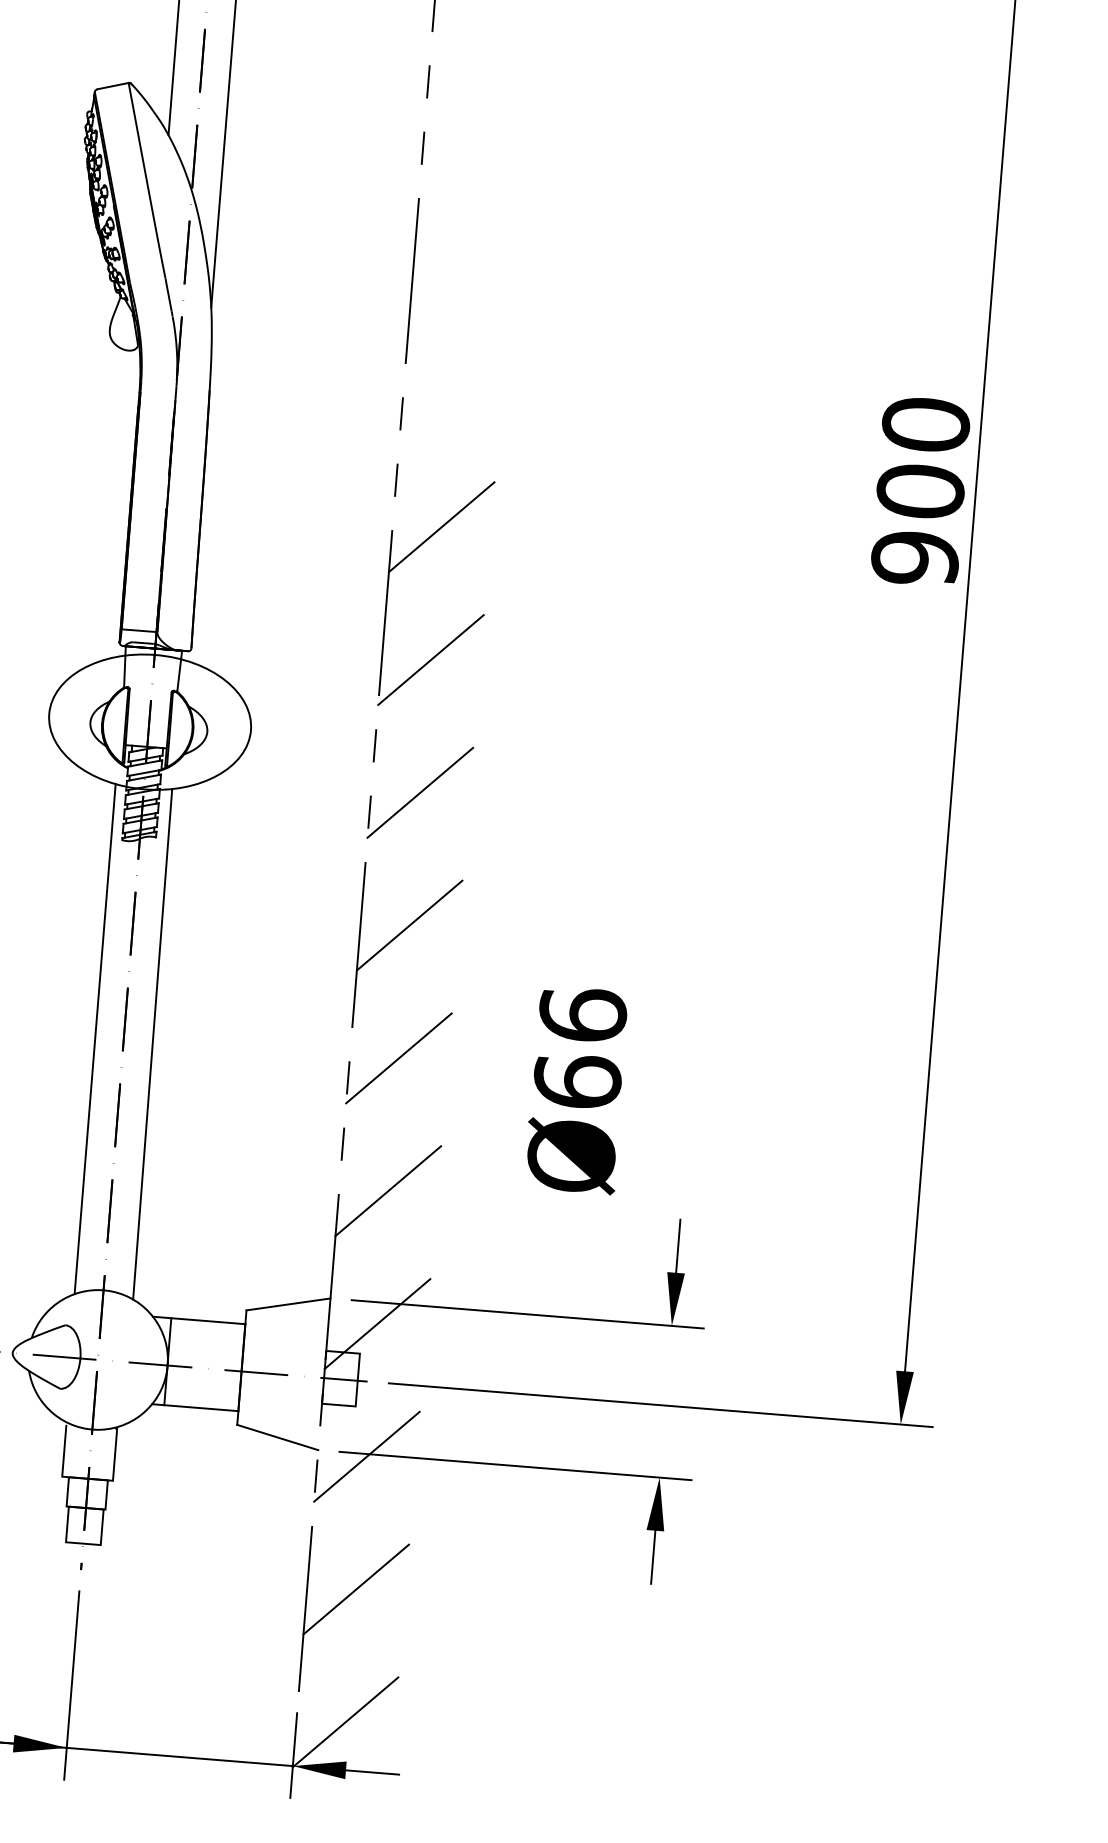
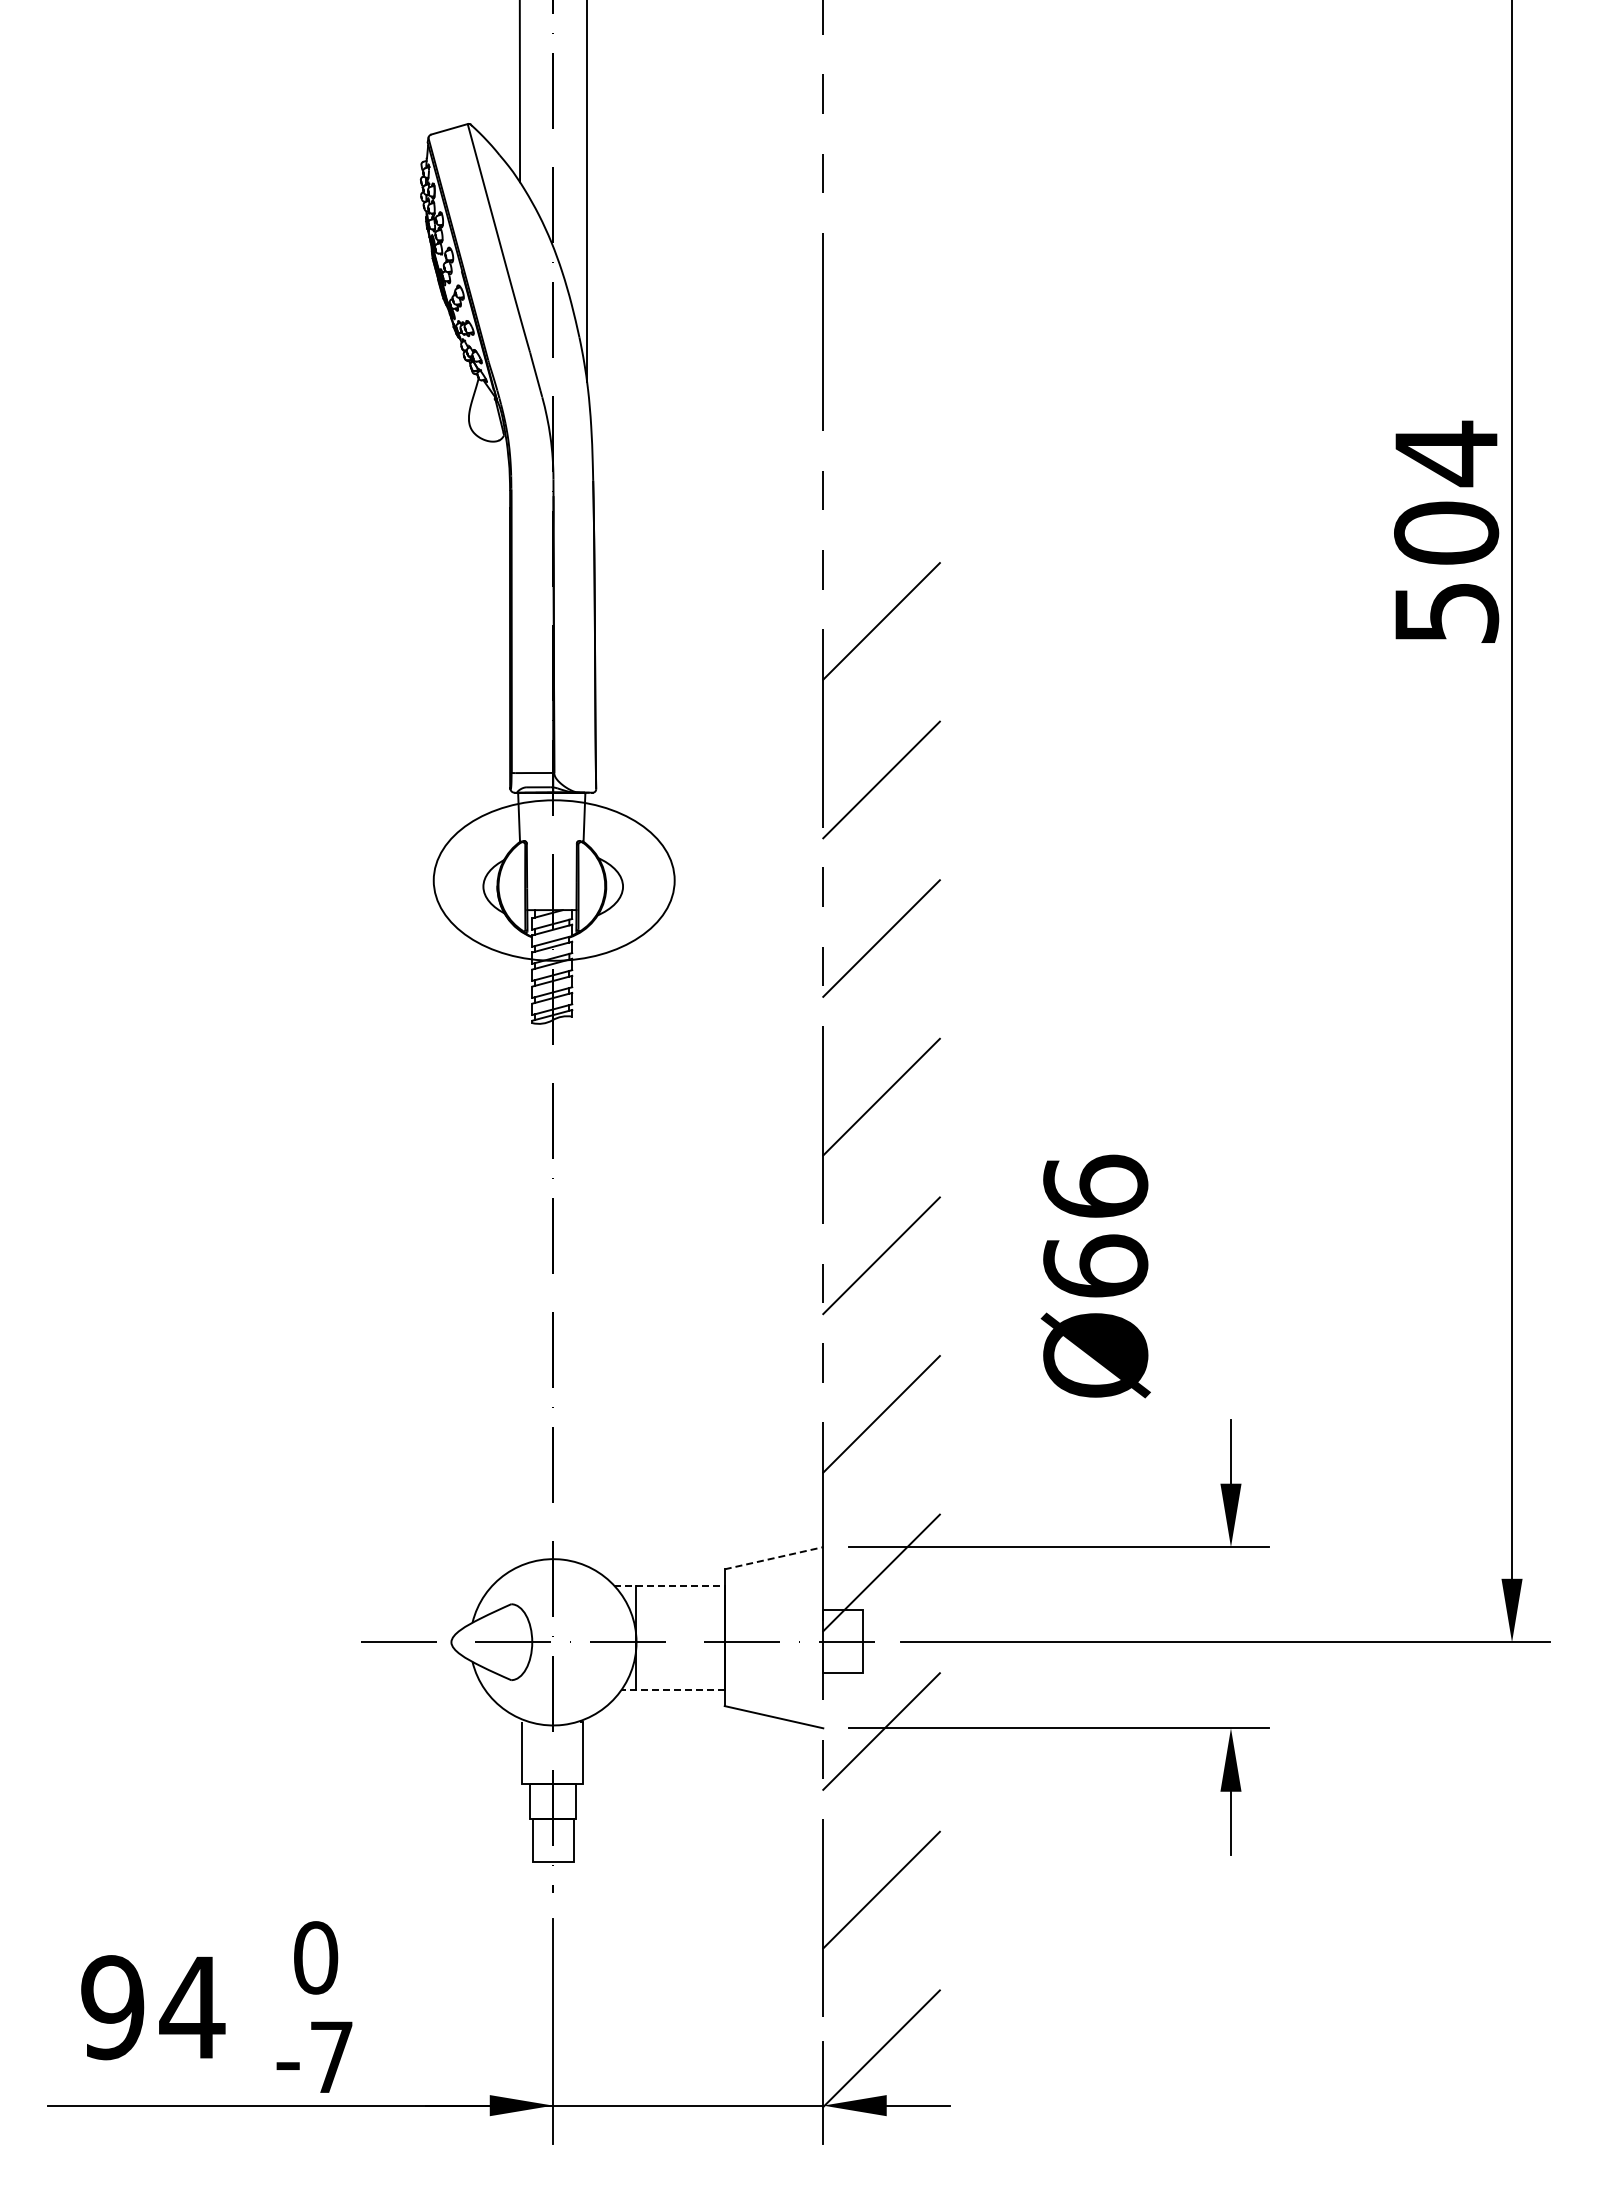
text: (920, 490) -> (1446, 532), 900 -> 504
line: (95, 1038) -> (519, 1261), removed
line: (152, 1044) -> (587, 1262), removed
line: (288, 1304) -> (774, 1558), solid -> dashed
line: (199, 1320) -> (669, 1585), solid -> dashed
line: (195, 1407) -> (673, 1689), solid -> dashed

